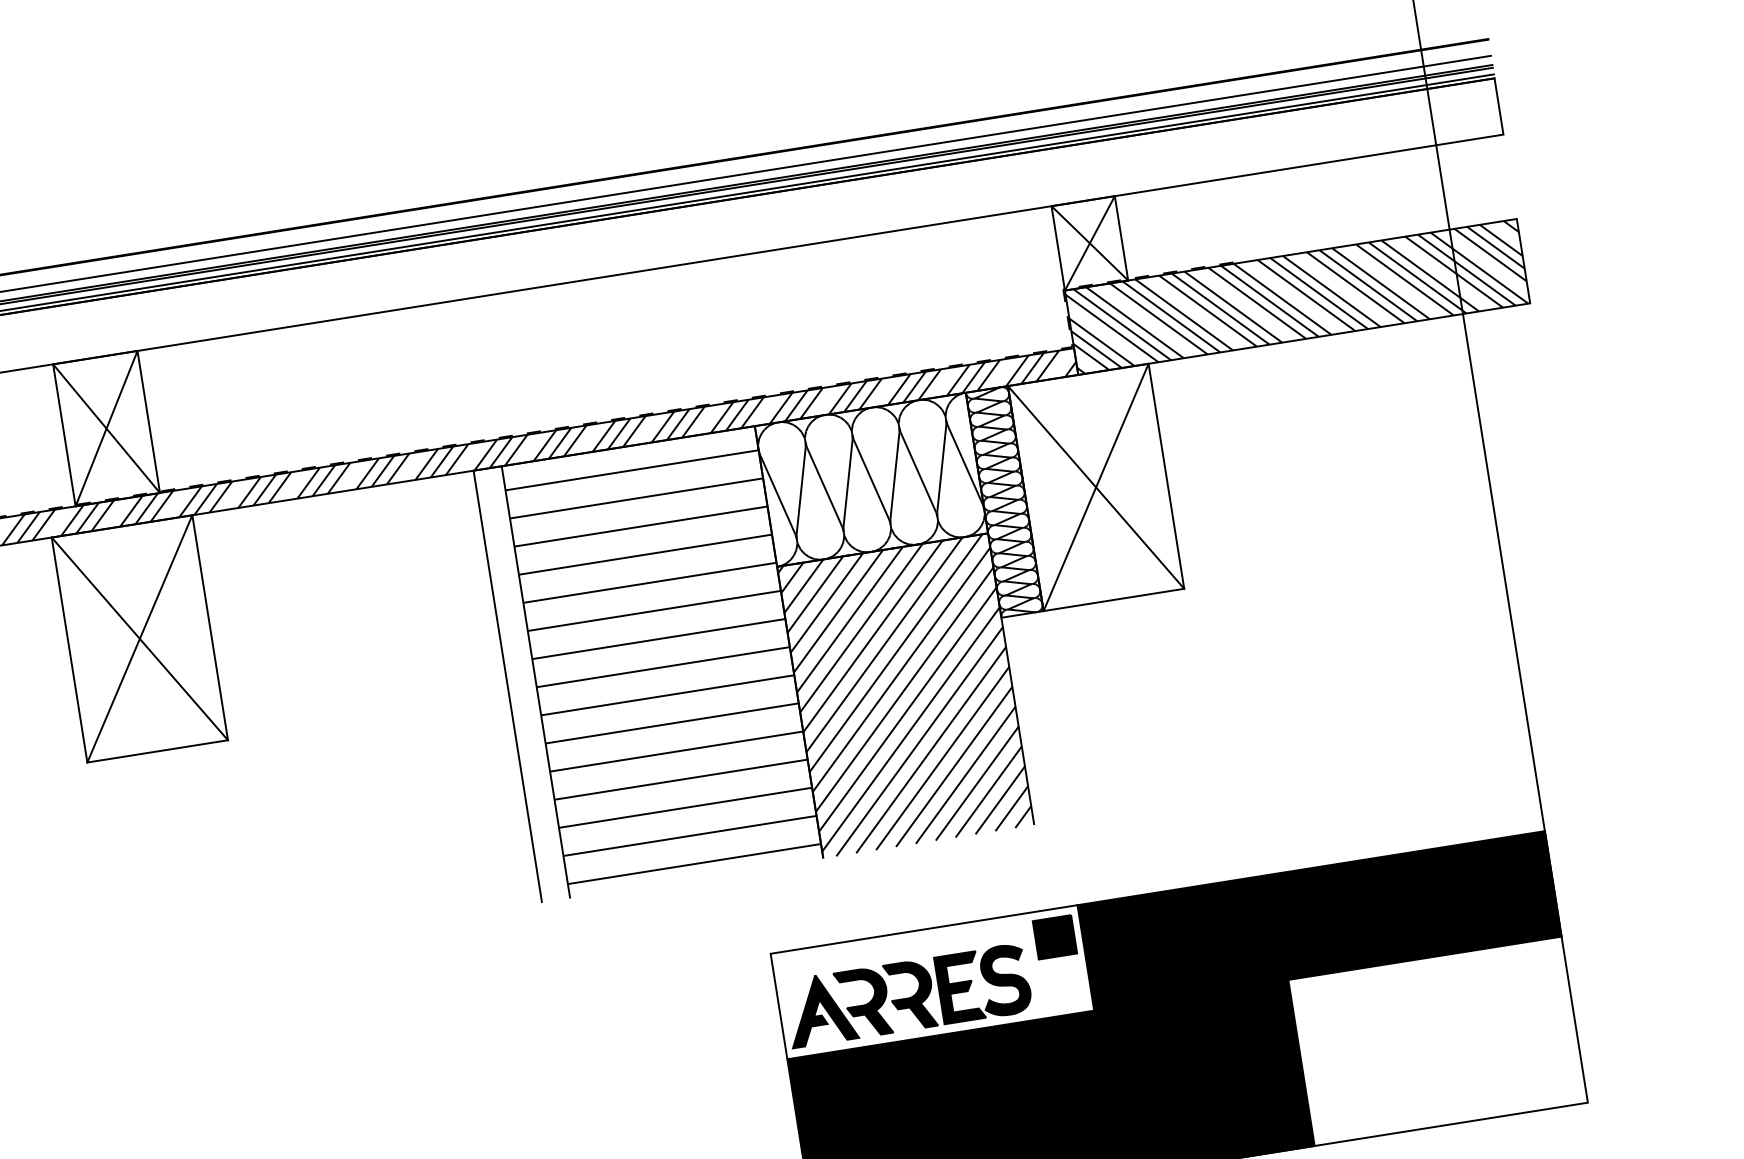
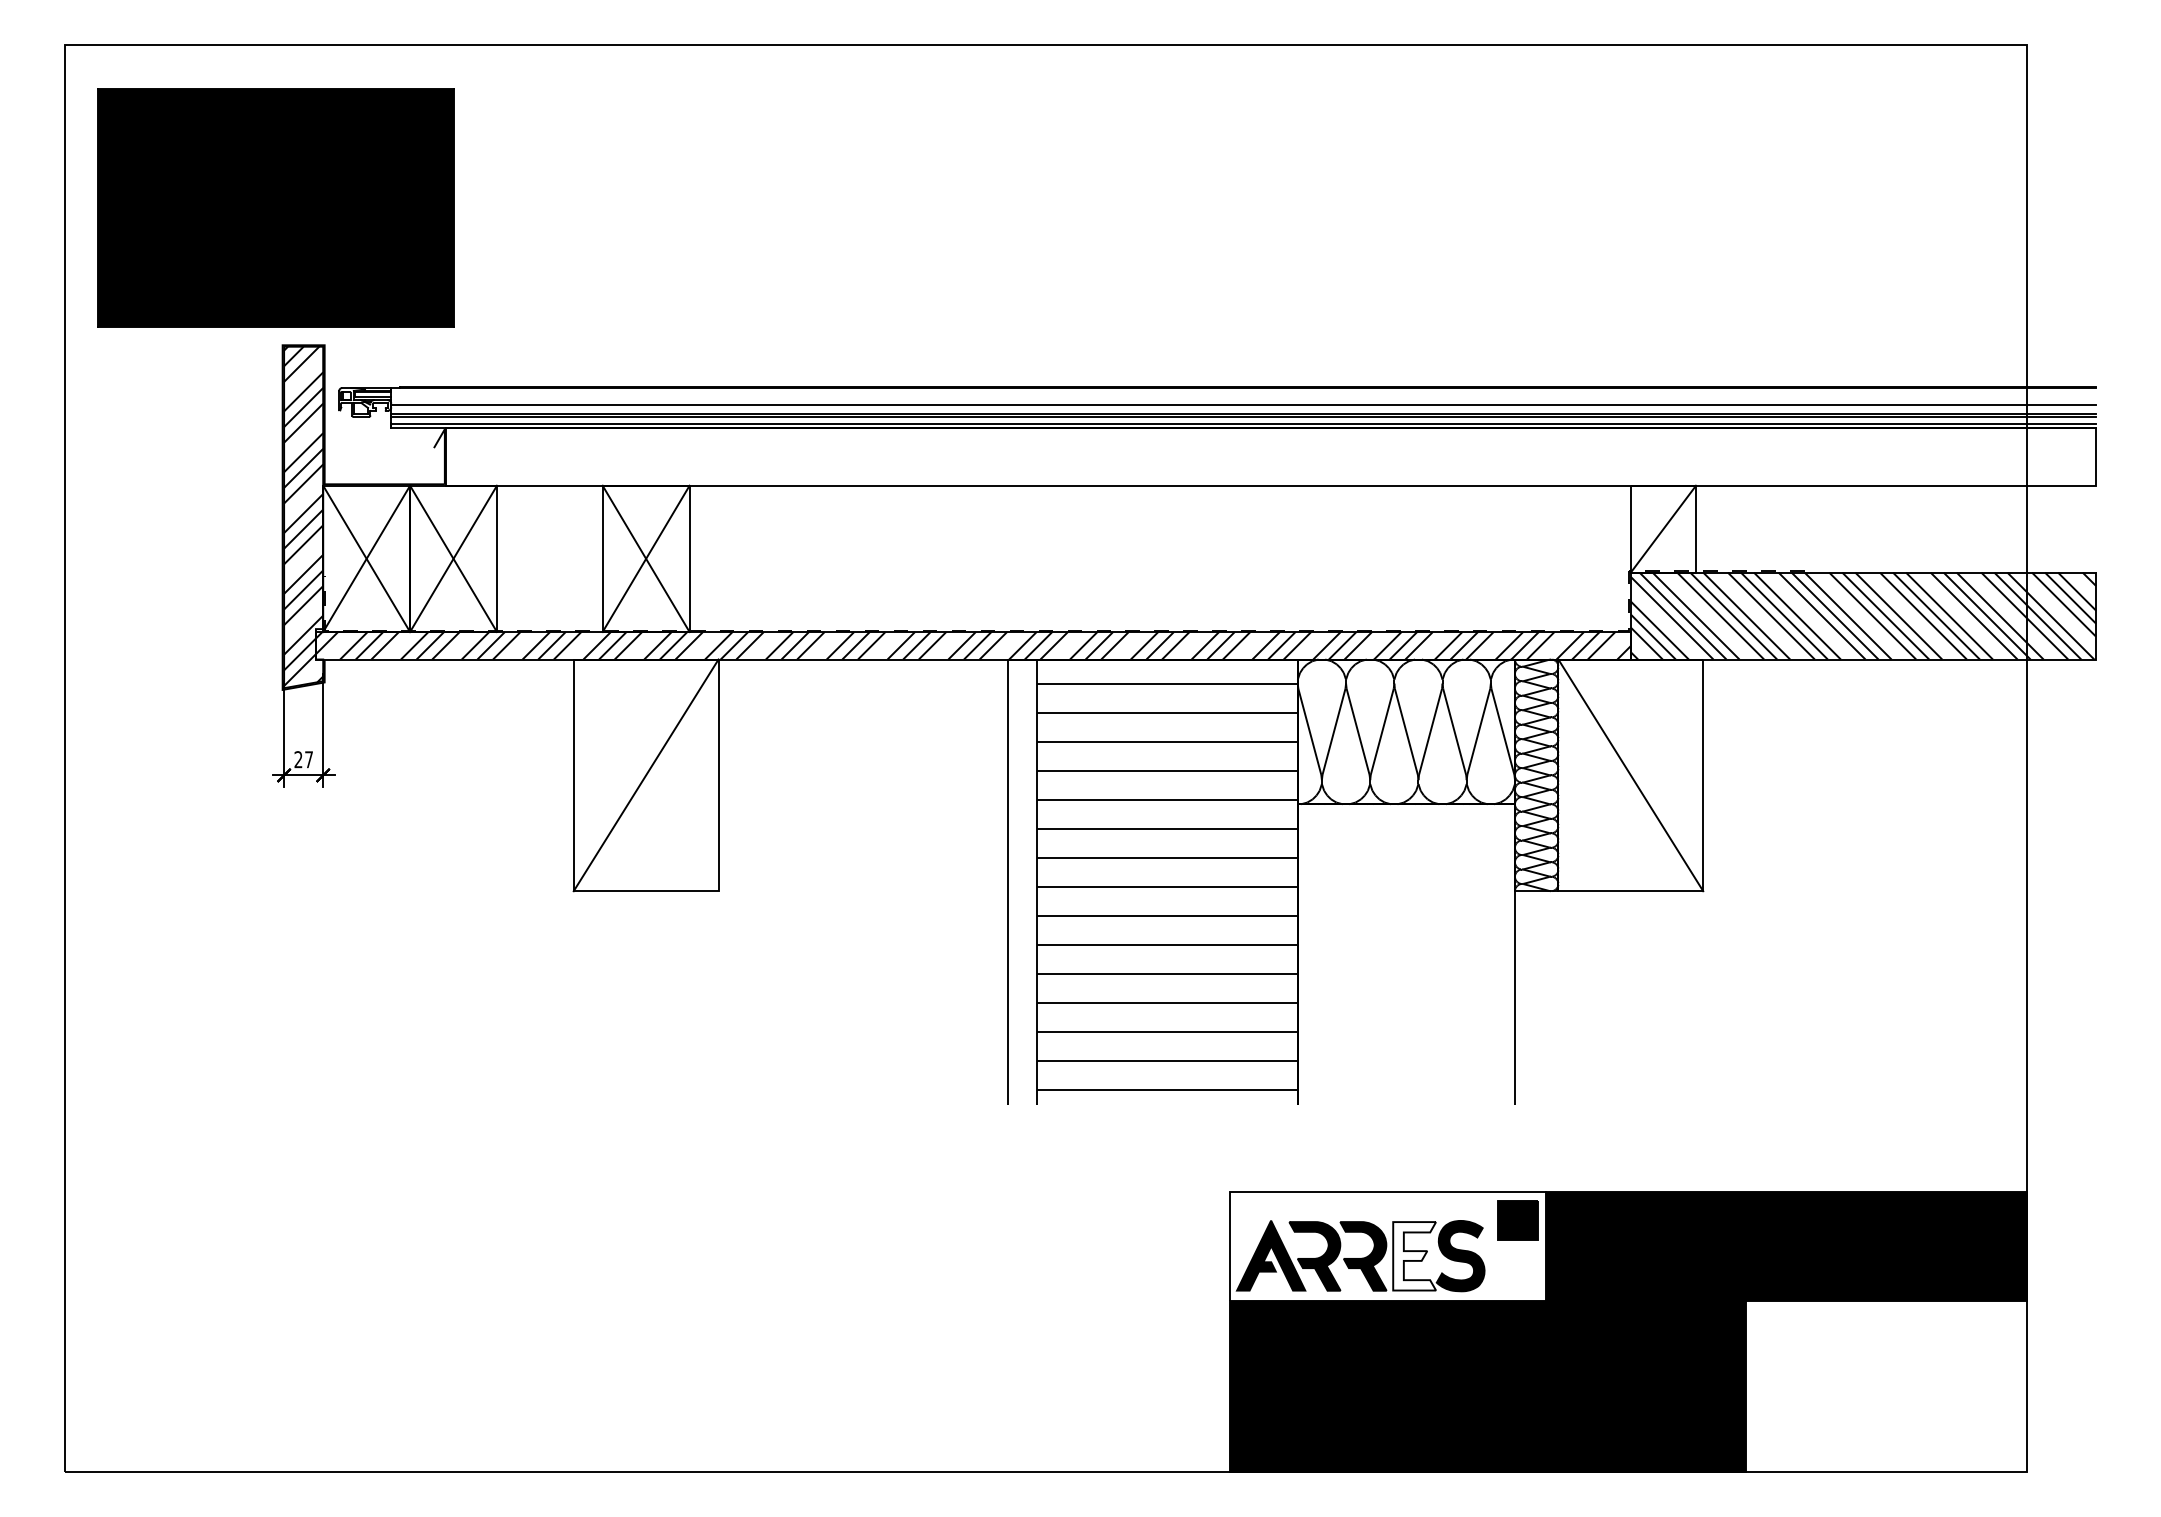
line: (1089, 242) -> (1663, 528), removed
line: (1095, 487) -> (1630, 775), removed
line: (139, 639) -> (645, 775), removed
hatch: (904, 696) -> (1405, 954), removed
fill: (960, 987) -> (1414, 1256), removed

